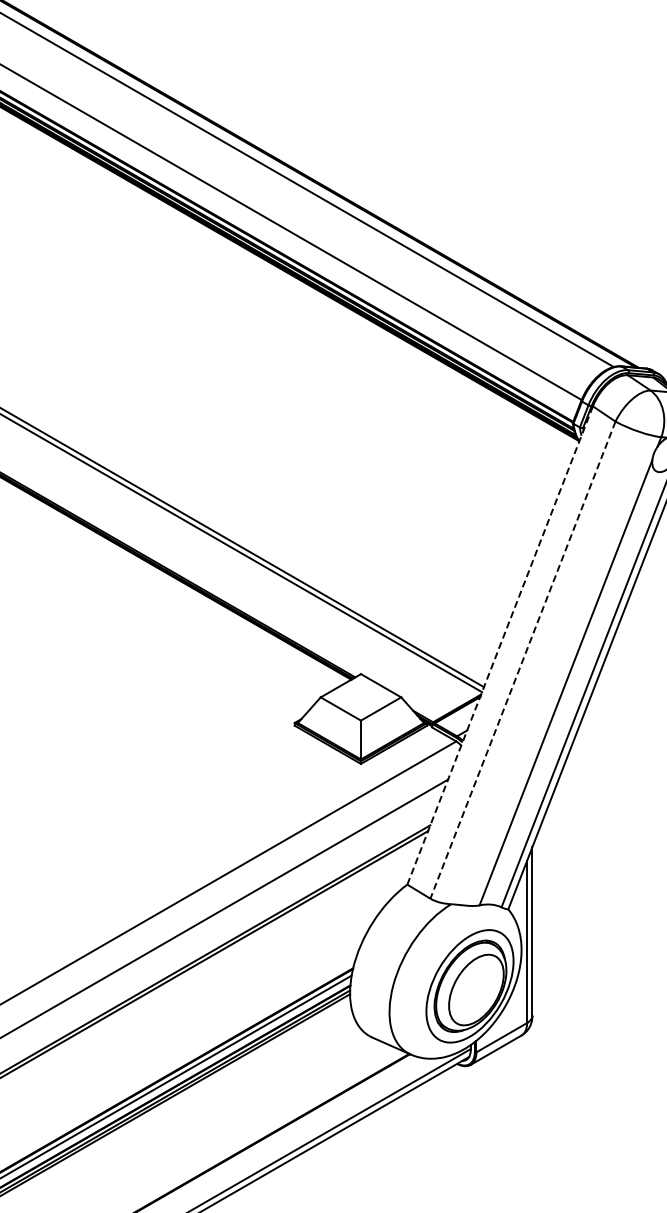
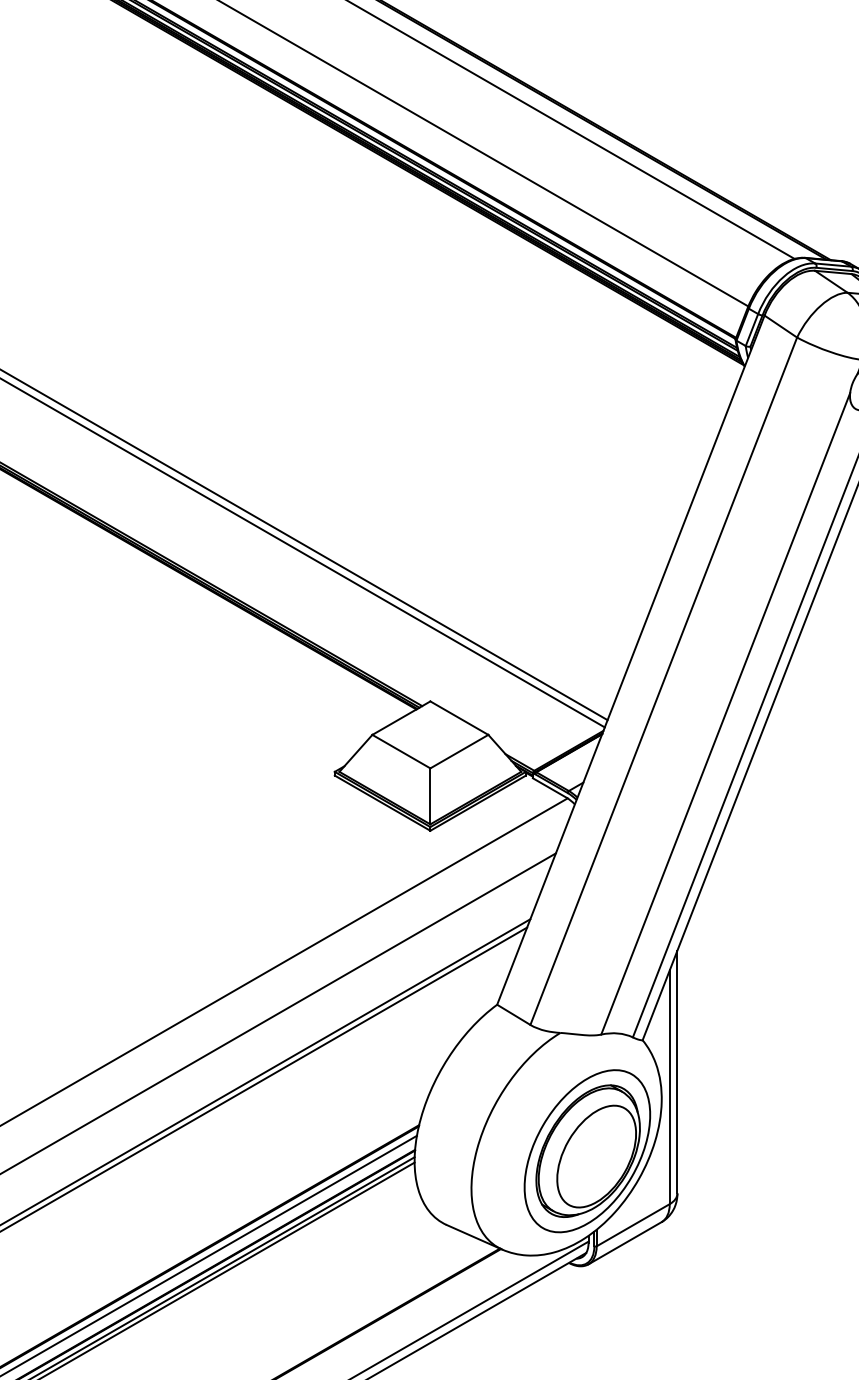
line: (500, 645) -> (631, 660), dashed -> solid
line: (522, 660) -> (663, 681), dashed -> solid

